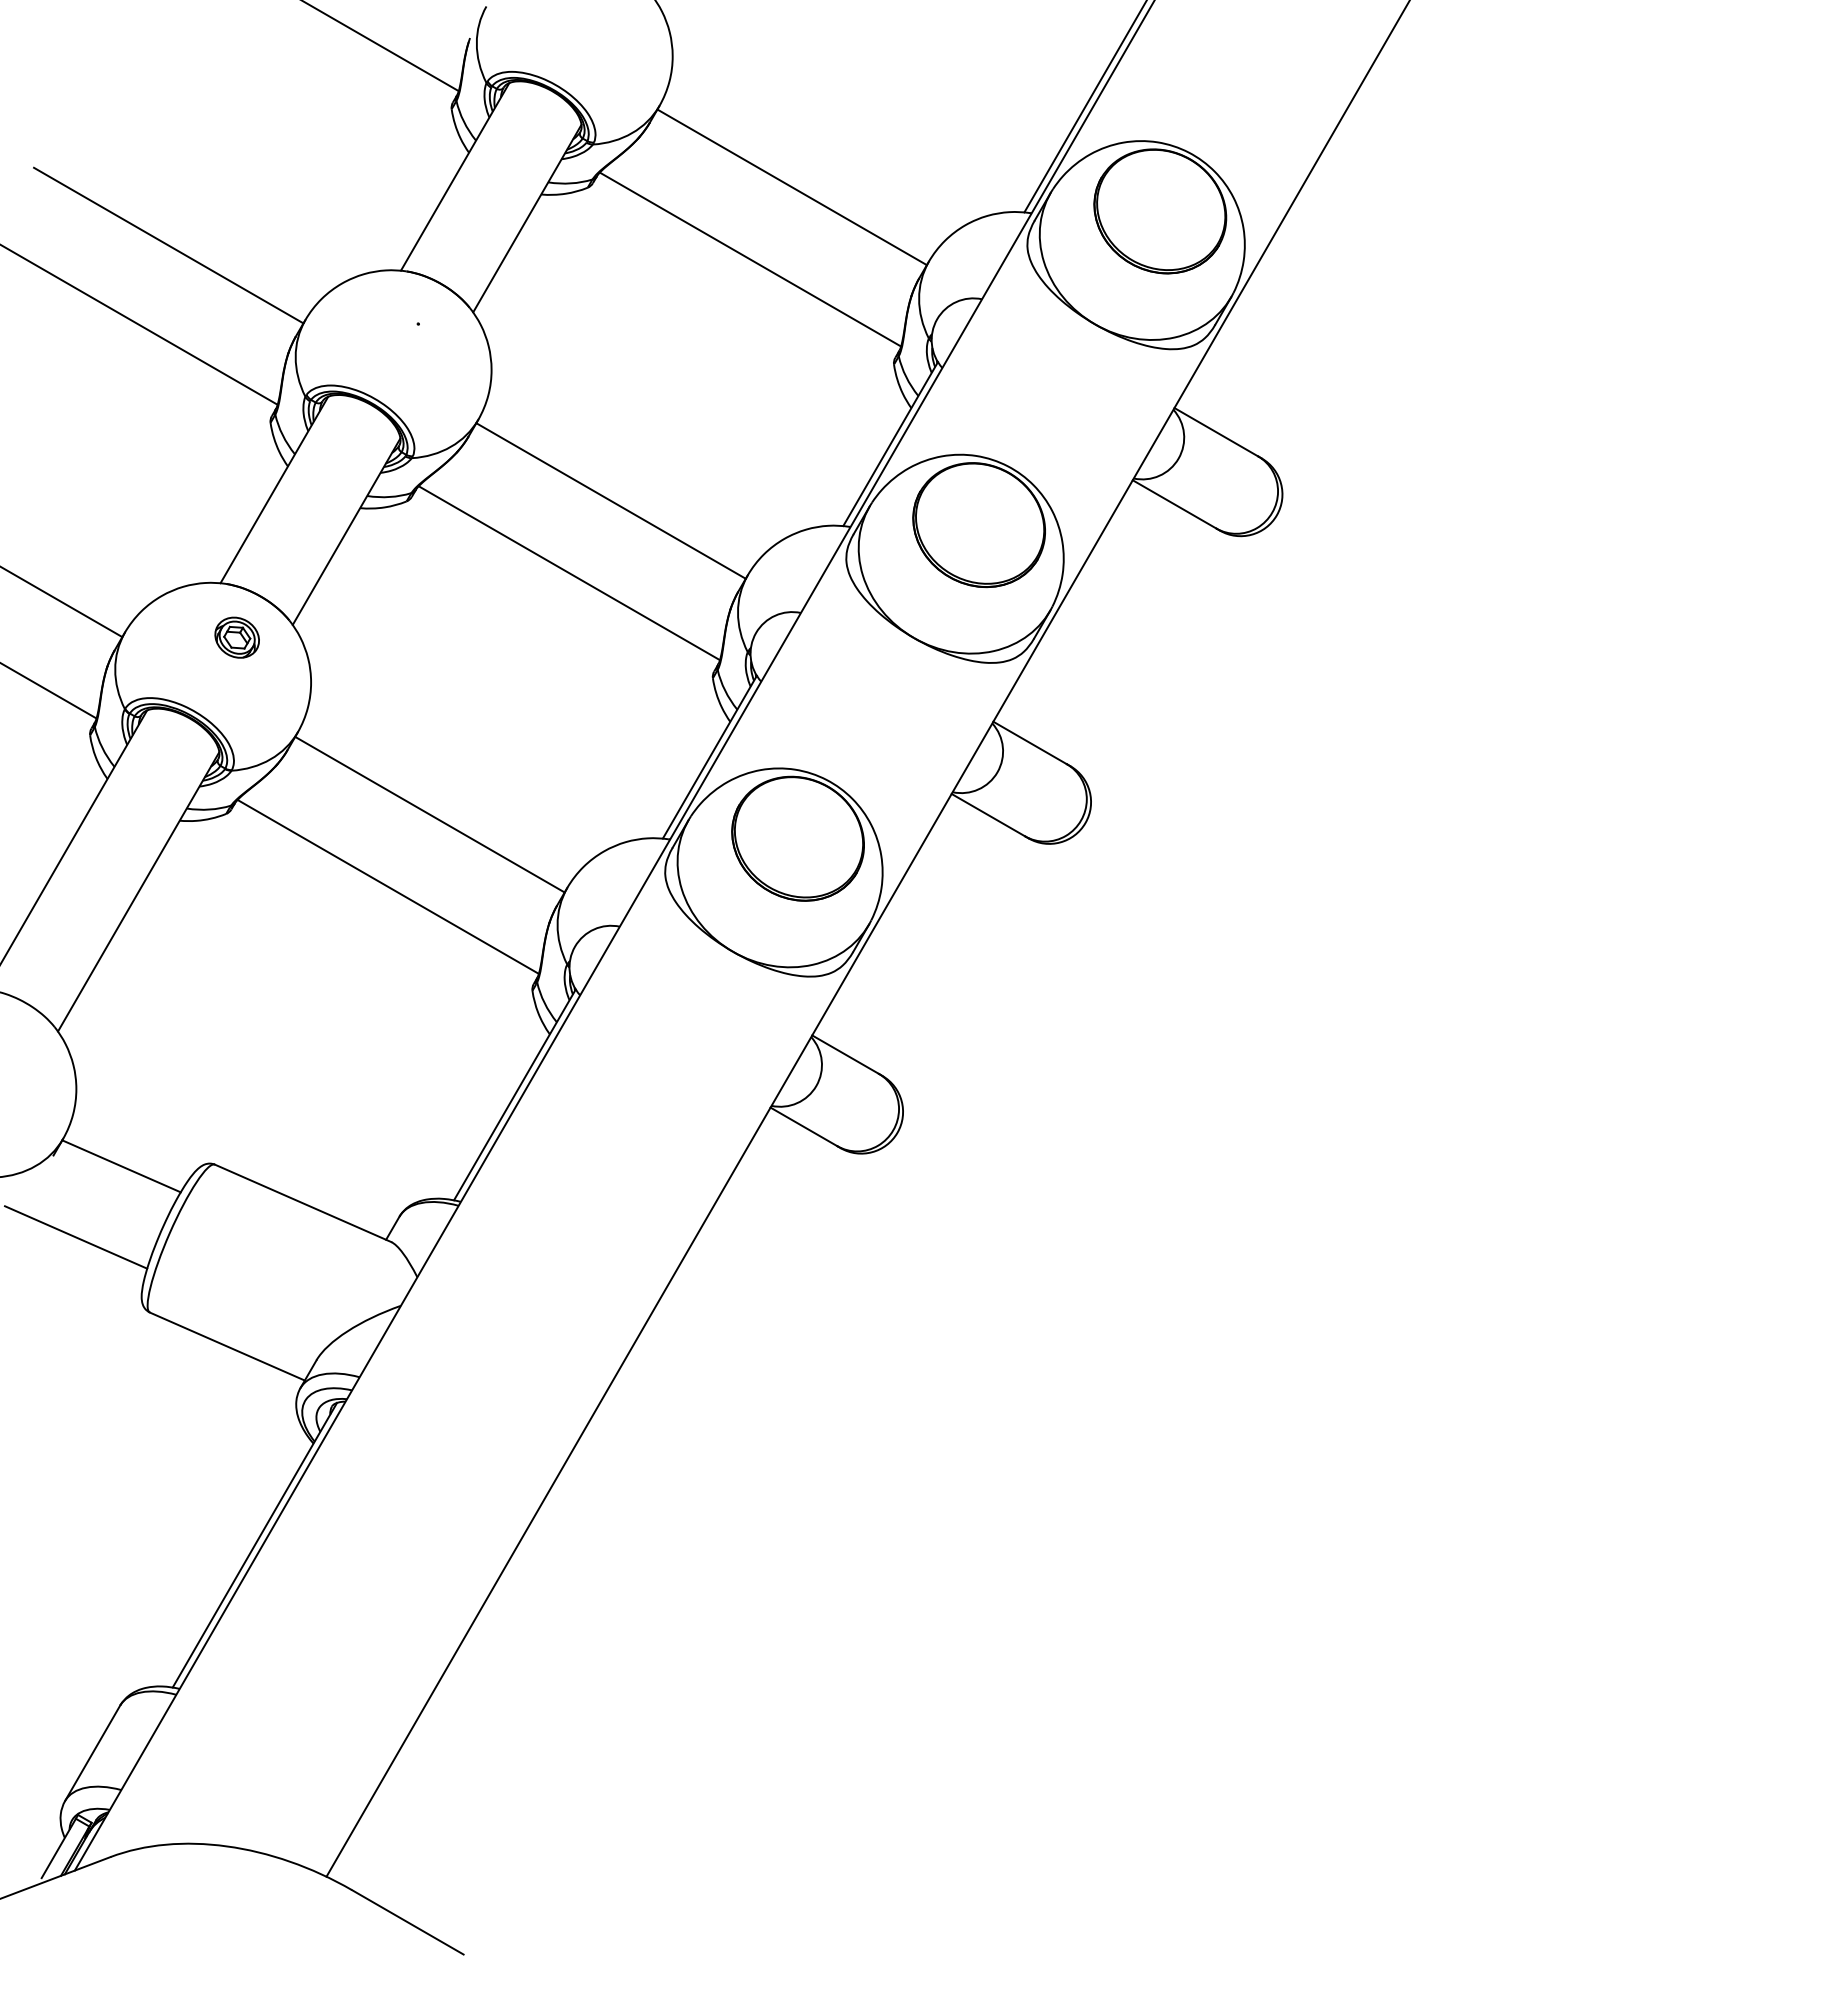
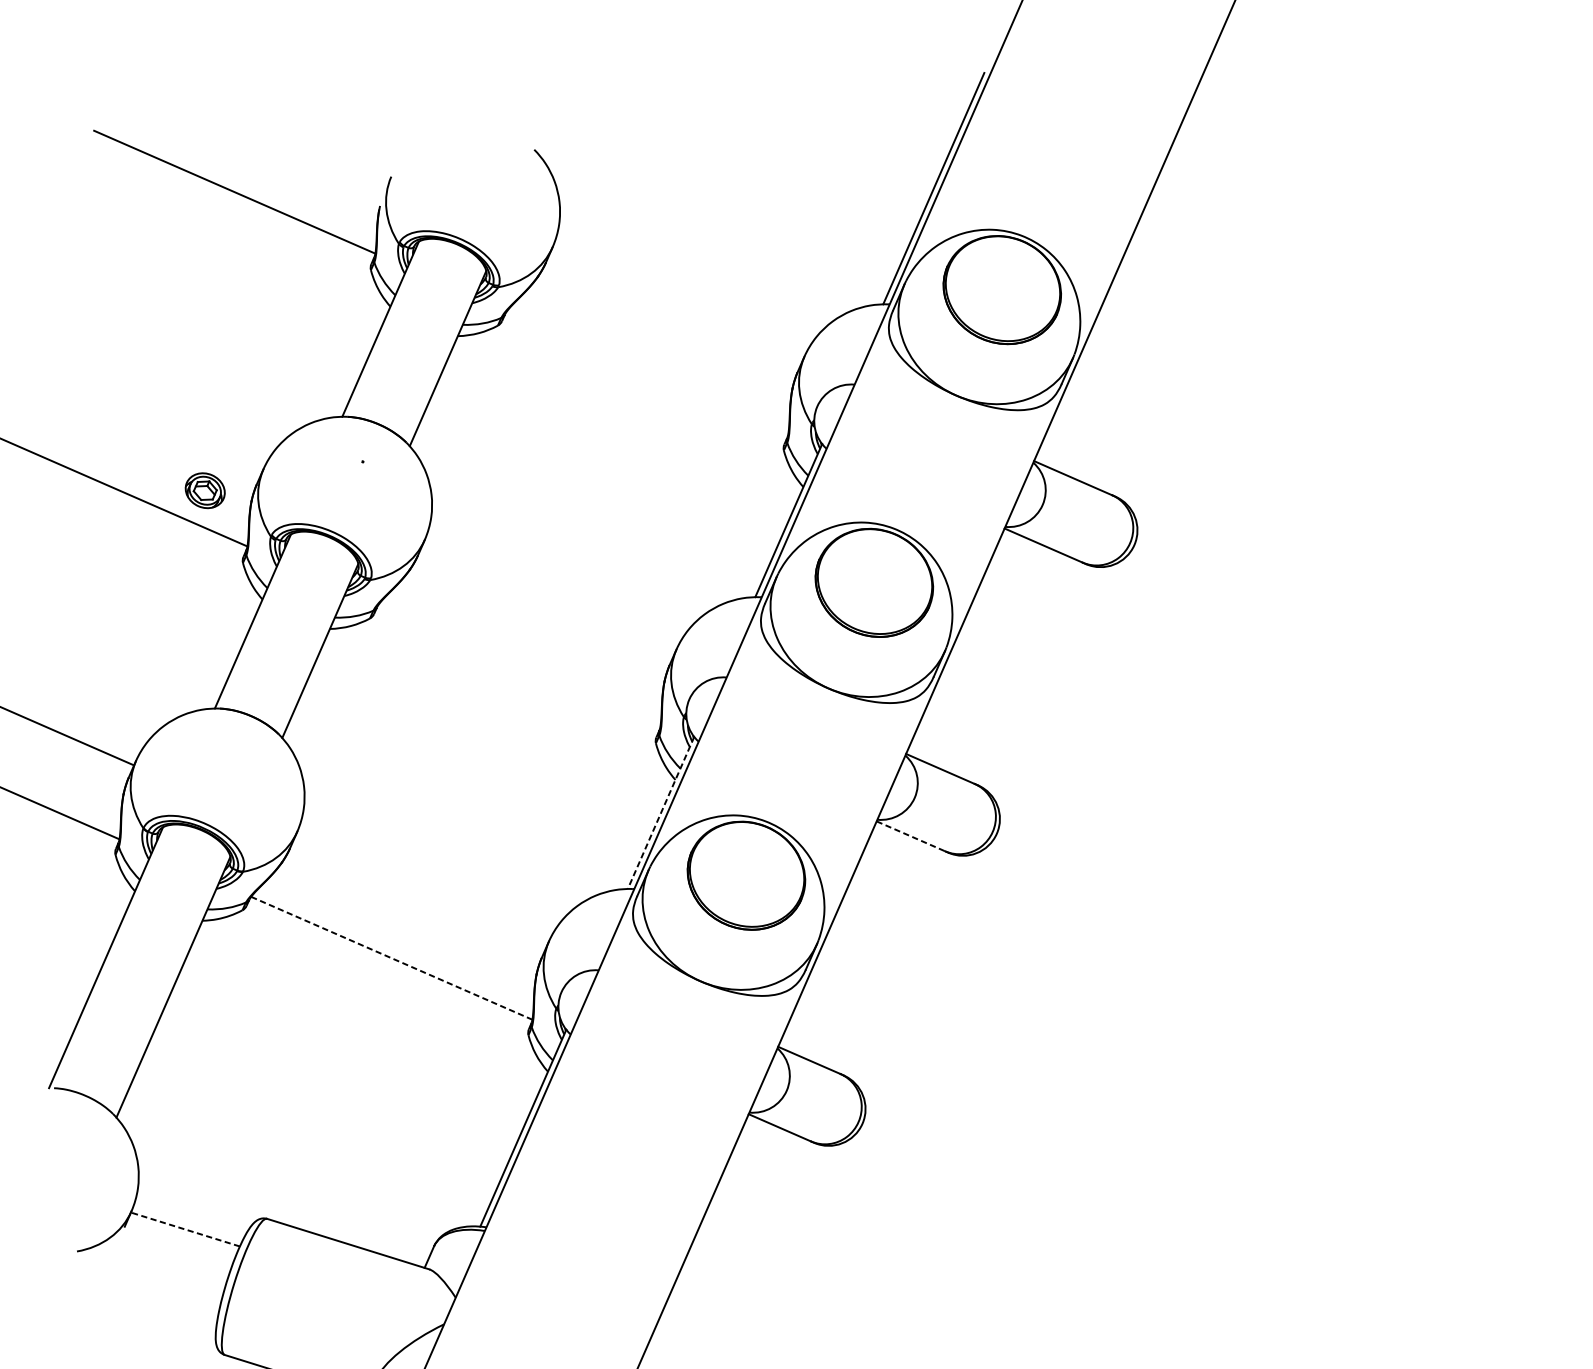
line: (791, 187) -> (676, 305), removed
line: (168, 245) -> (136, 417), removed
line: (750, 259) -> (647, 372), removed
line: (610, 500) -> (548, 597), removed
line: (569, 573) -> (519, 665), removed
part: (236, 637) -> (204, 490), moved
line: (709, 757) -> (660, 813), solid -> dashed
line: (429, 814) -> (420, 890), removed
line: (988, 815) -> (911, 836), solid -> dashed
line: (388, 886) -> (391, 957), solid -> dashed
line: (121, 1166) -> (185, 1229), solid -> dashed
line: (75, 1237) -> (152, 1296), removed

